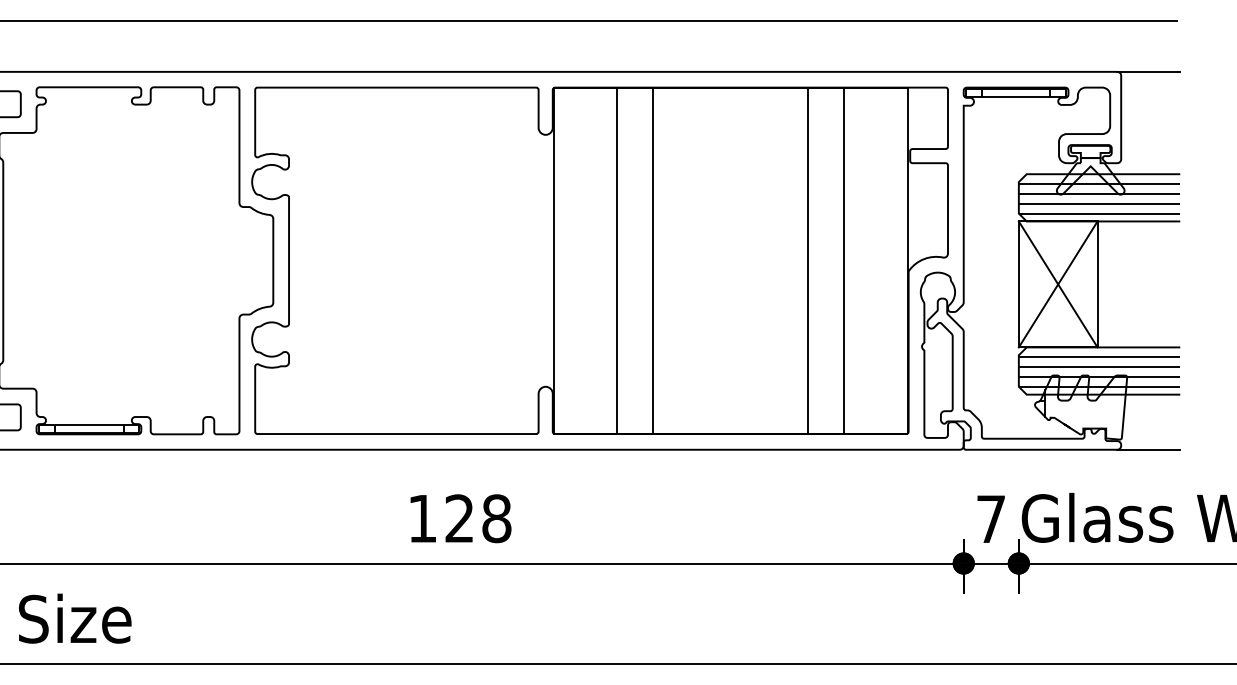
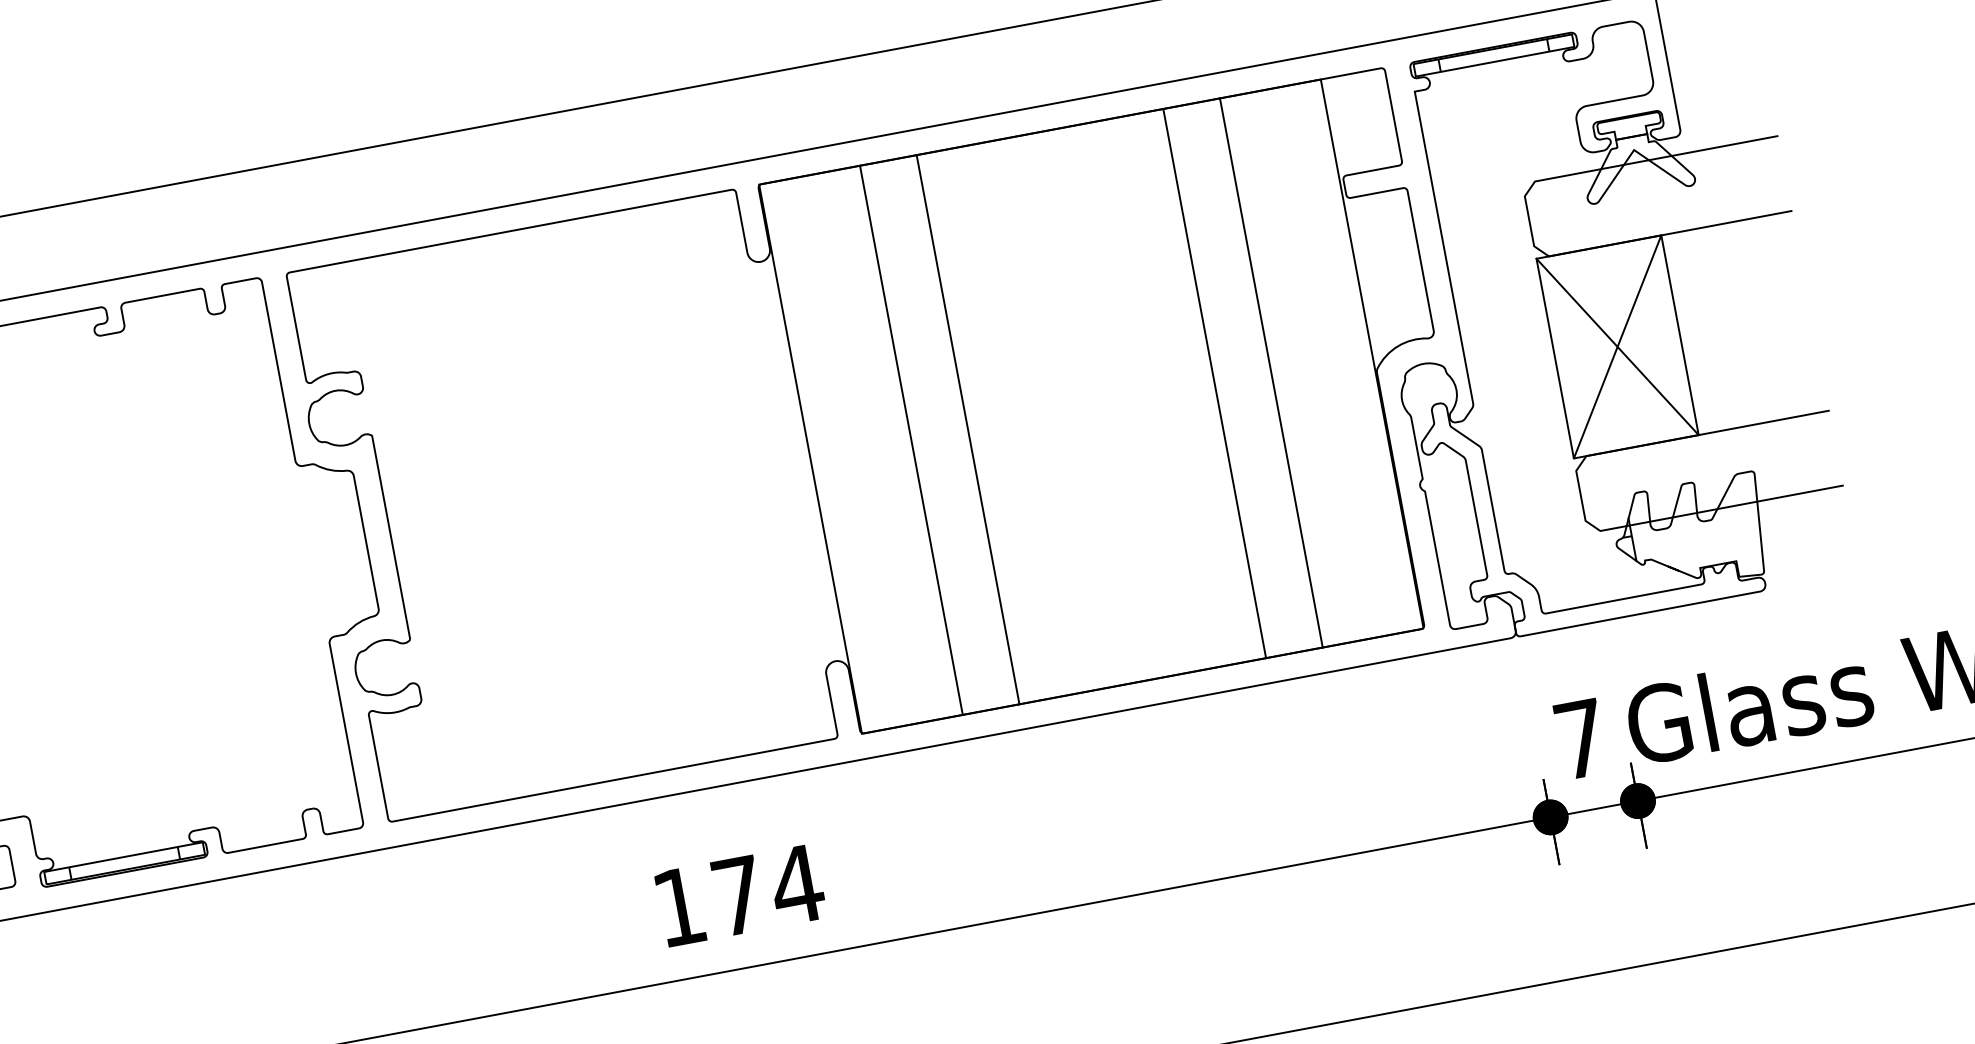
hatch: (1098, 198) -> (1655, 198), removed
hatch: (1098, 372) -> (1707, 474), removed
line: (1148, 449) -> (1809, 581), removed
text: (478, 518) -> (767, 890), 128 -> 174

